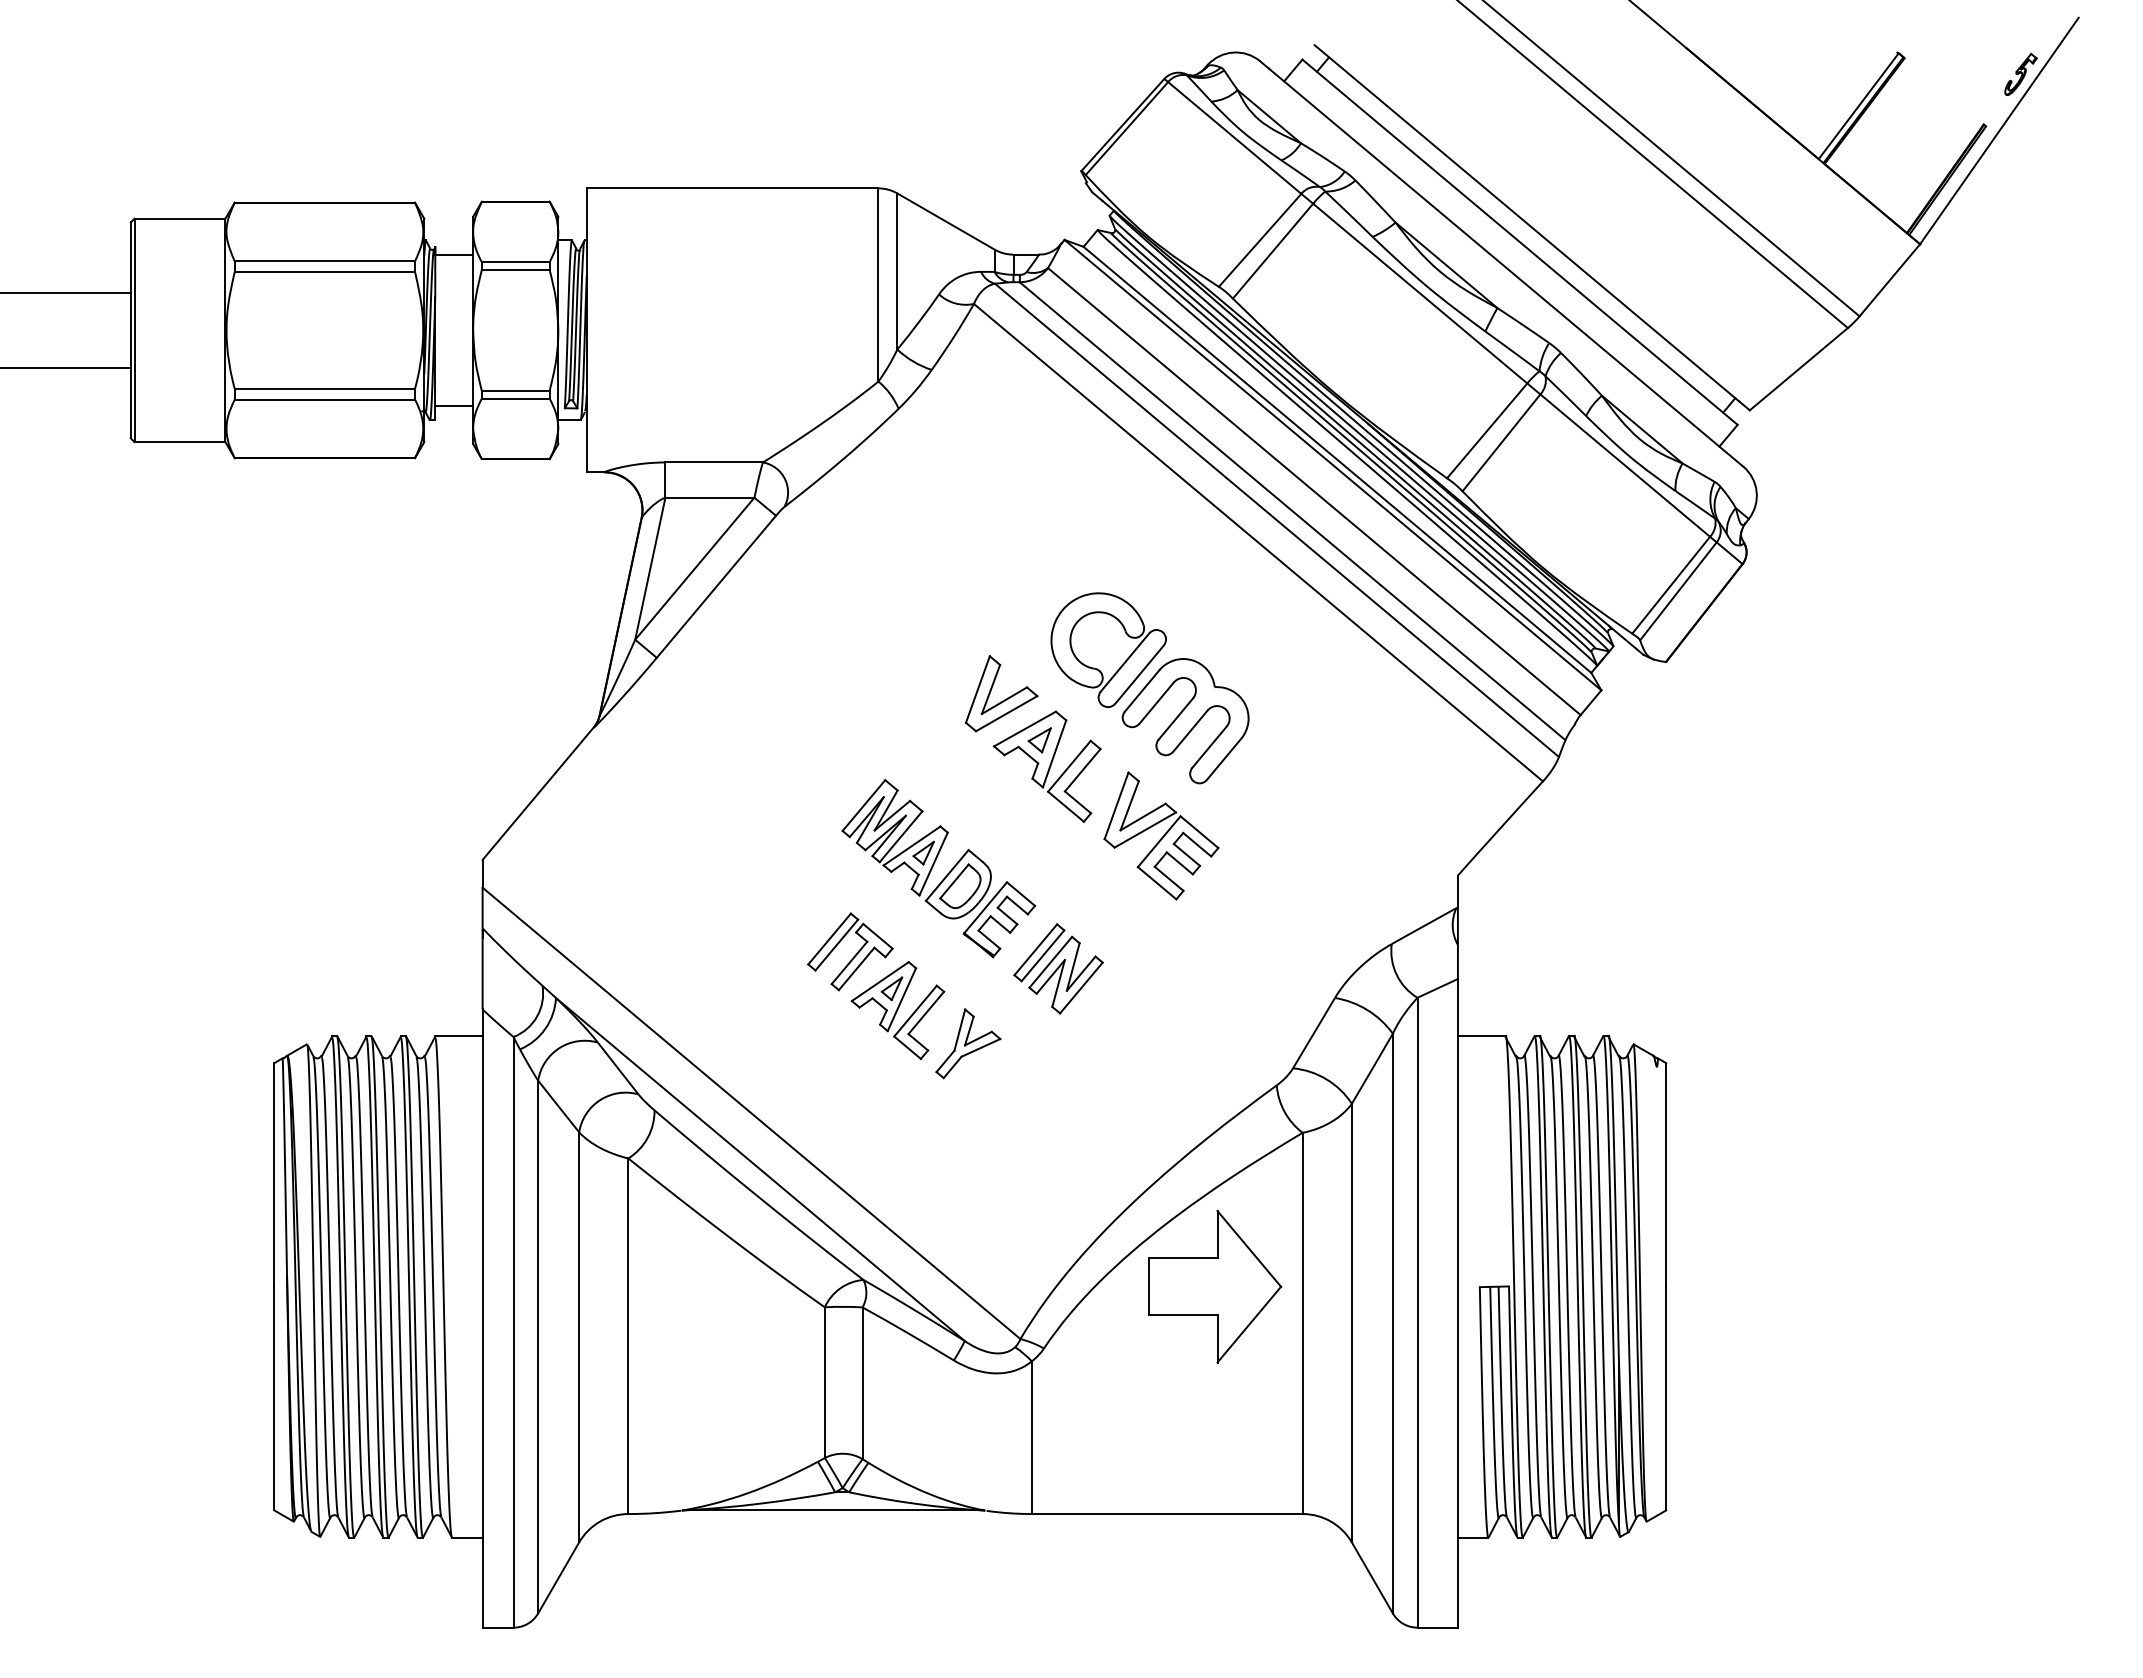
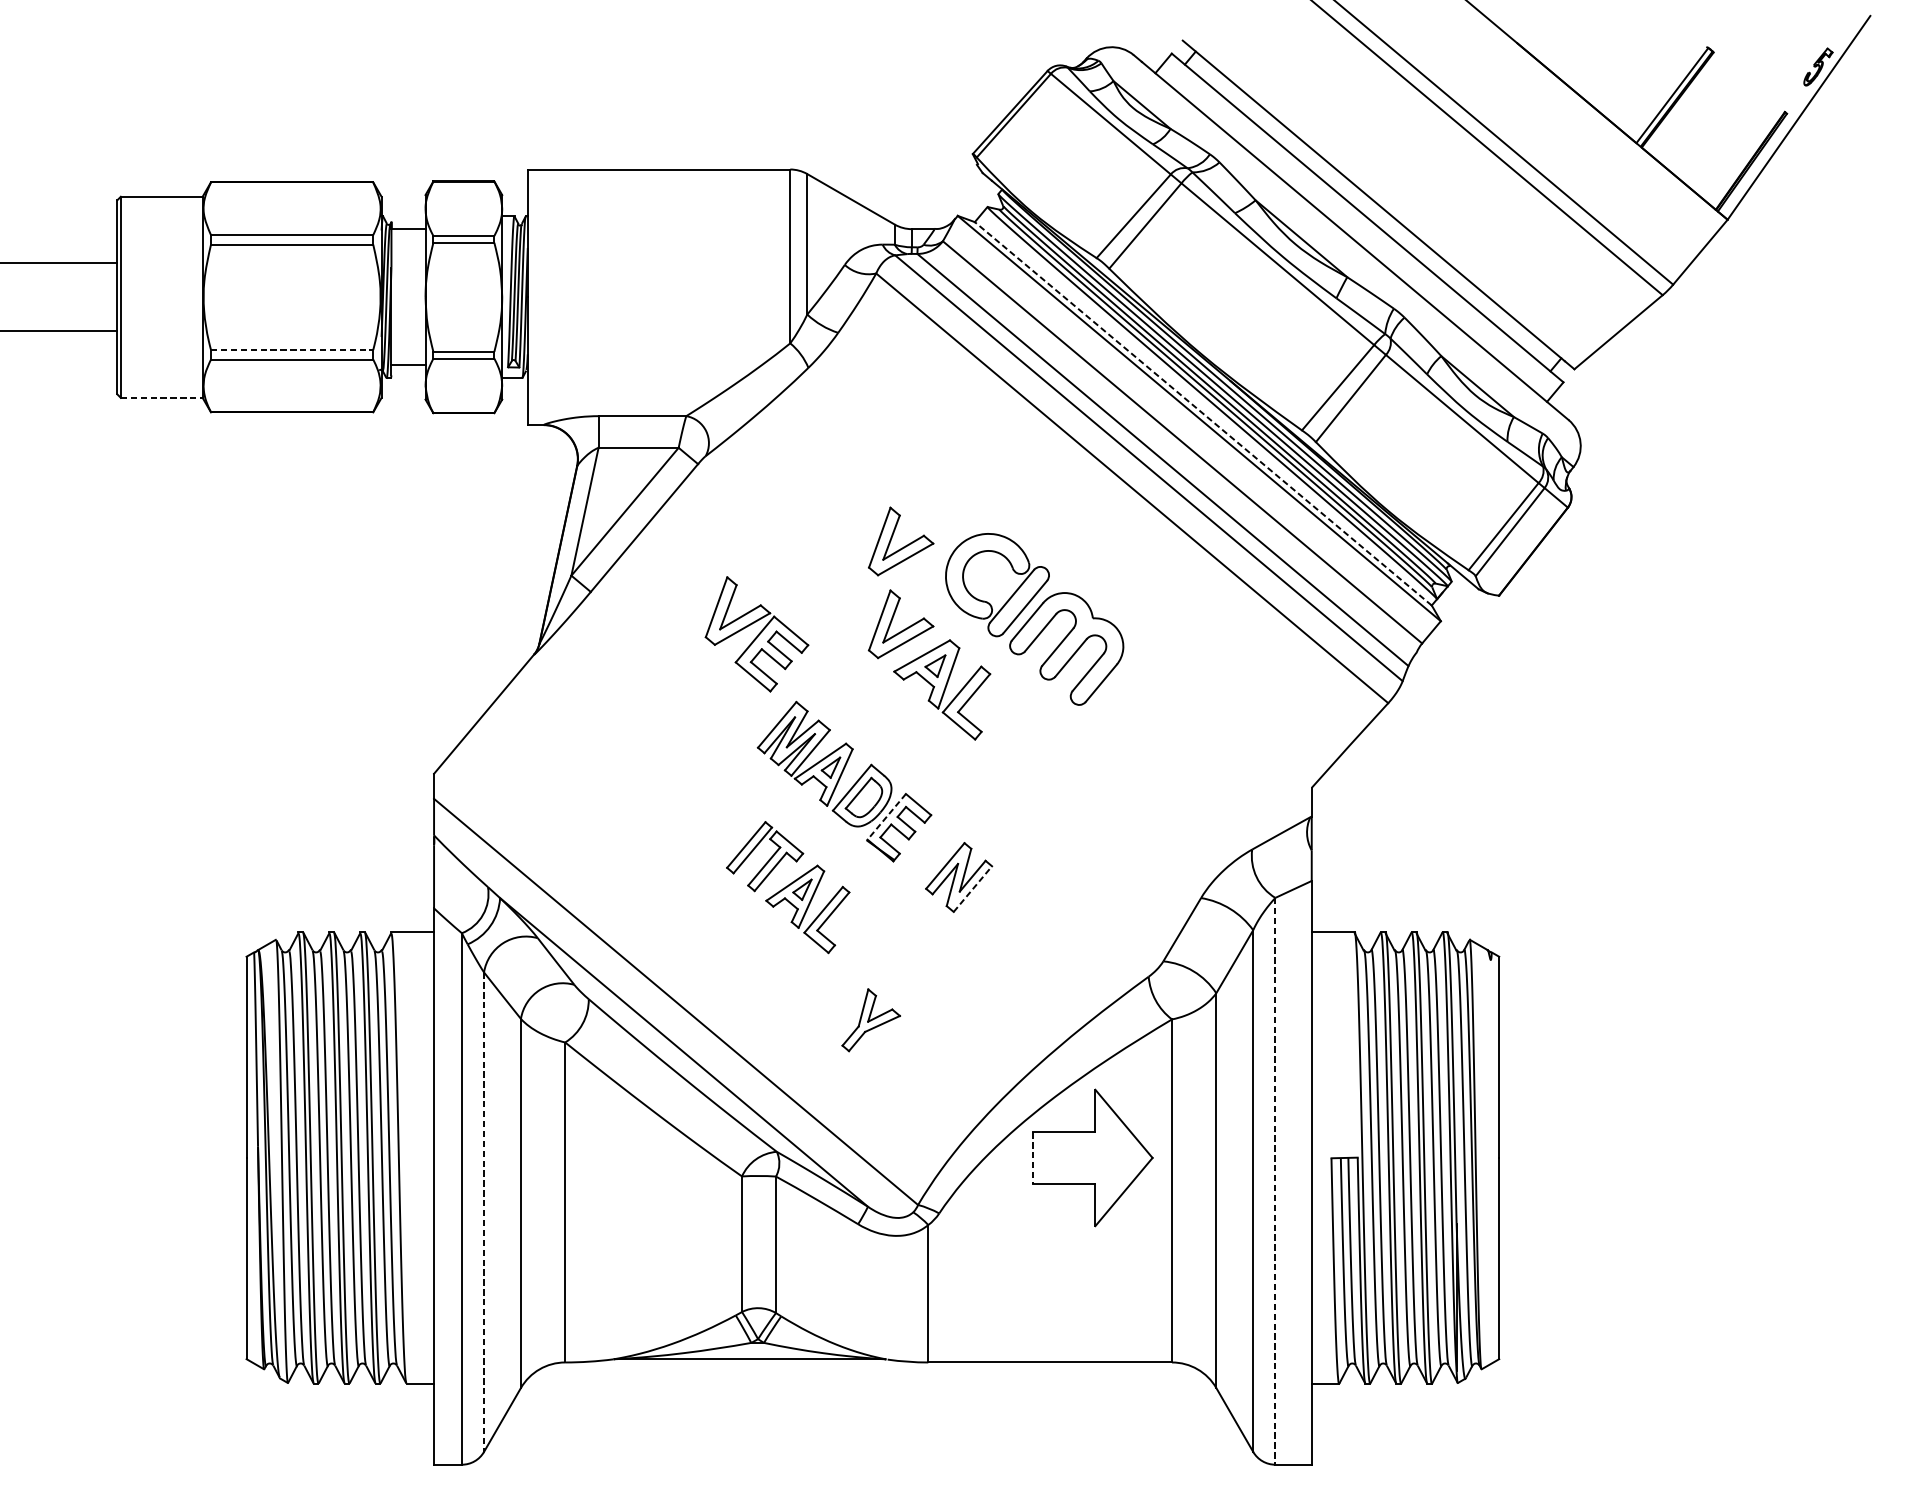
line: (325, 388) -> (292, 349), solid -> dashed
line: (180, 442) -> (162, 398), solid -> dashed
line: (1337, 459) -> (1203, 413), solid -> dashed
part: (1004, 607) -> (903, 546), added
part: (1161, 835) -> (757, 633), moved
line: (985, 908) -> (886, 817), solid -> dashed
part: (1039, 952) -> (935, 857), removed
line: (1081, 987) -> (972, 888), solid -> dashed
part: (968, 1043) -> (871, 1020), moved
line: (1148, 1287) -> (1033, 1158), solid -> dashed
line: (1417, 1312) -> (1275, 1181), solid -> dashed
line: (538, 1347) -> (484, 1212), solid -> dashed

